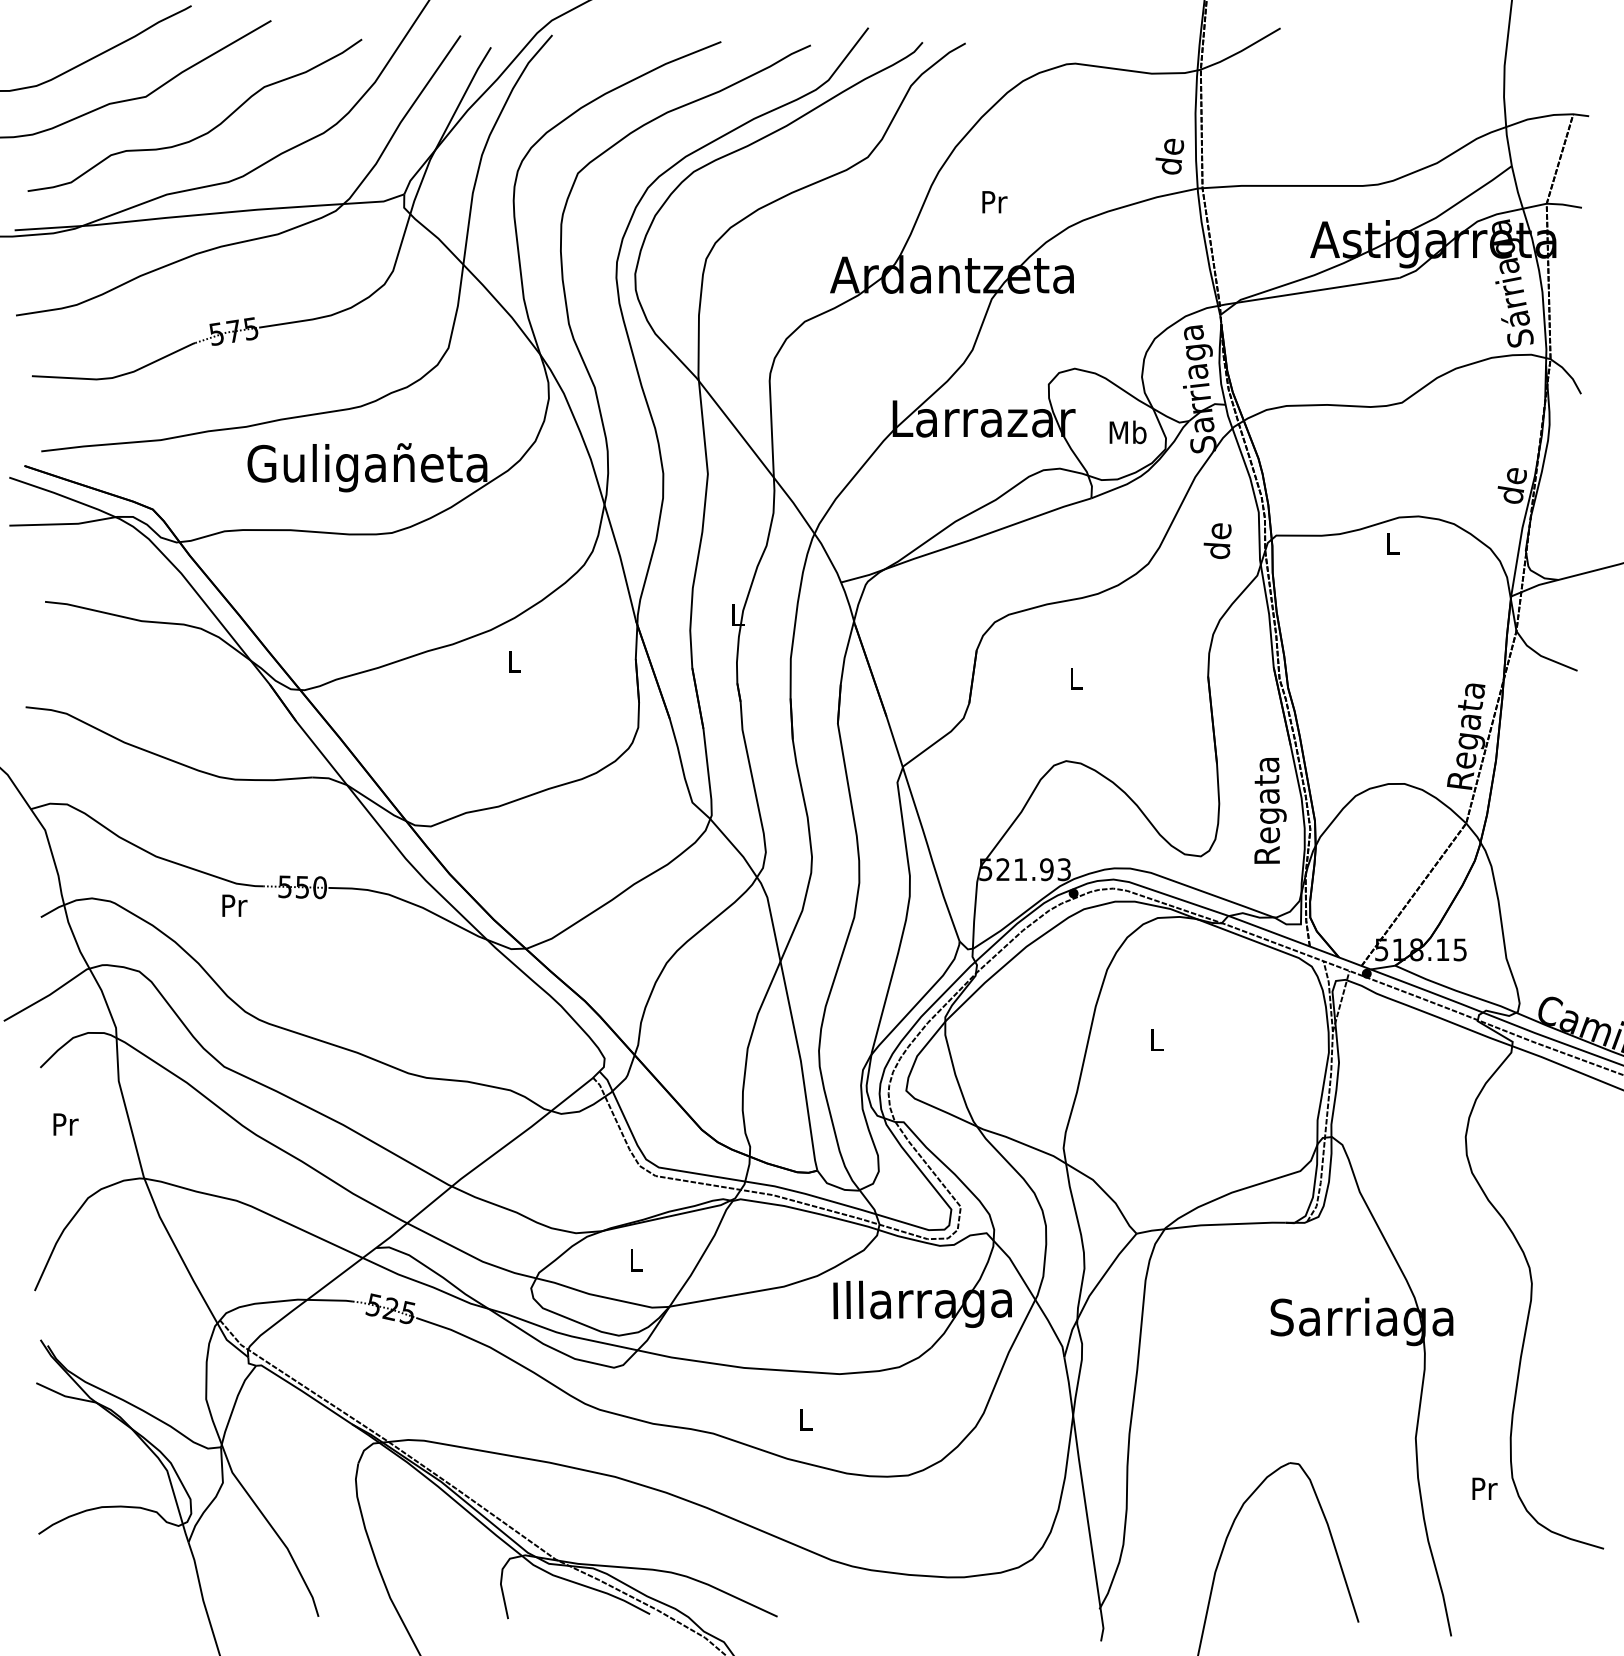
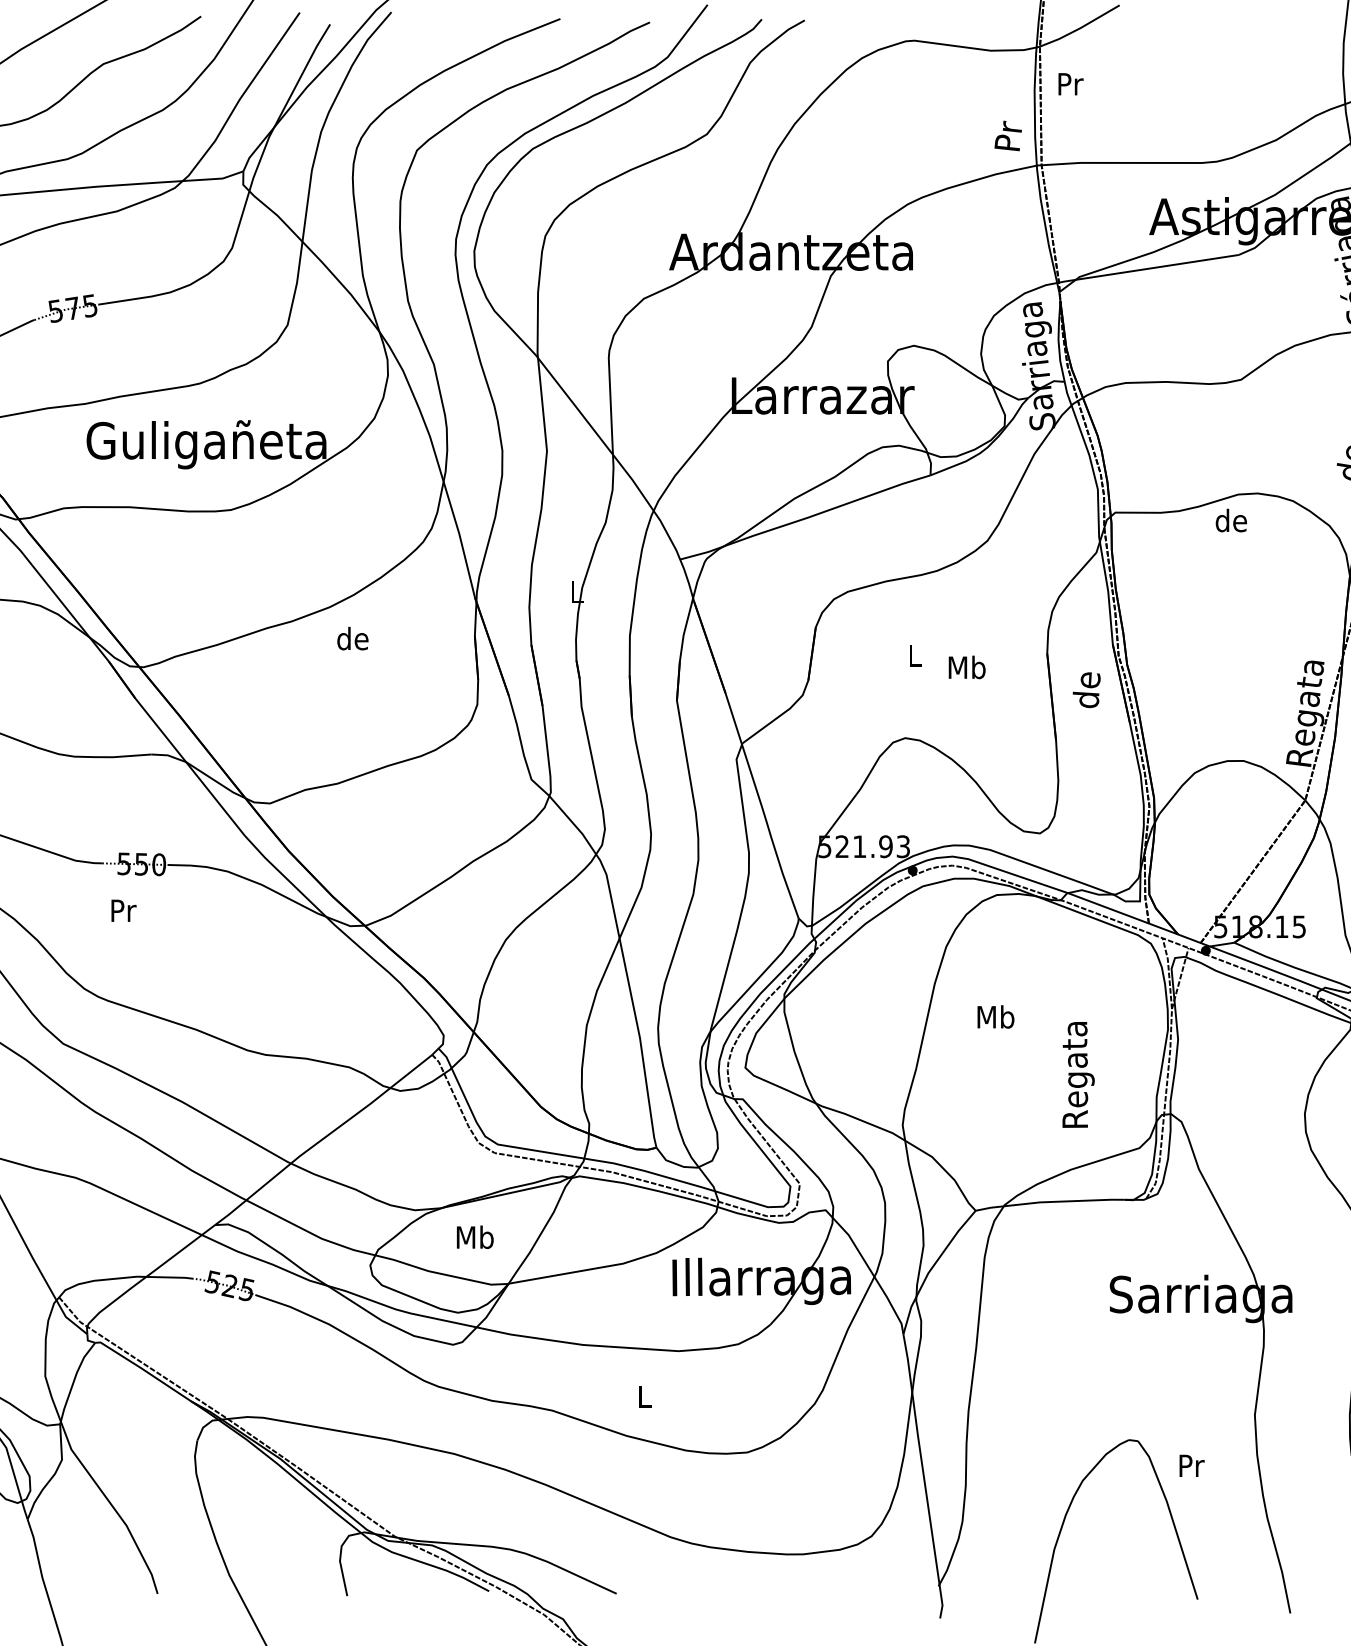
text: (1169, 156) -> (1008, 133), de -> Pr
text: (994, 202) -> (1070, 84), moved
text: (1127, 432) -> (966, 667), moved
text: (1217, 540) -> (1086, 689), moved
text: (1391, 543) -> (1230, 520), L -> de
text: (513, 661) -> (352, 638), L -> de
text: (1270, 810) -> (1078, 1074), moved
text: (234, 905) -> (123, 910), moved
text: (1156, 1039) -> (995, 1016), L -> Mb
text: (635, 1259) -> (474, 1236), L -> Mb
text: (1484, 1488) -> (1191, 1465), moved

